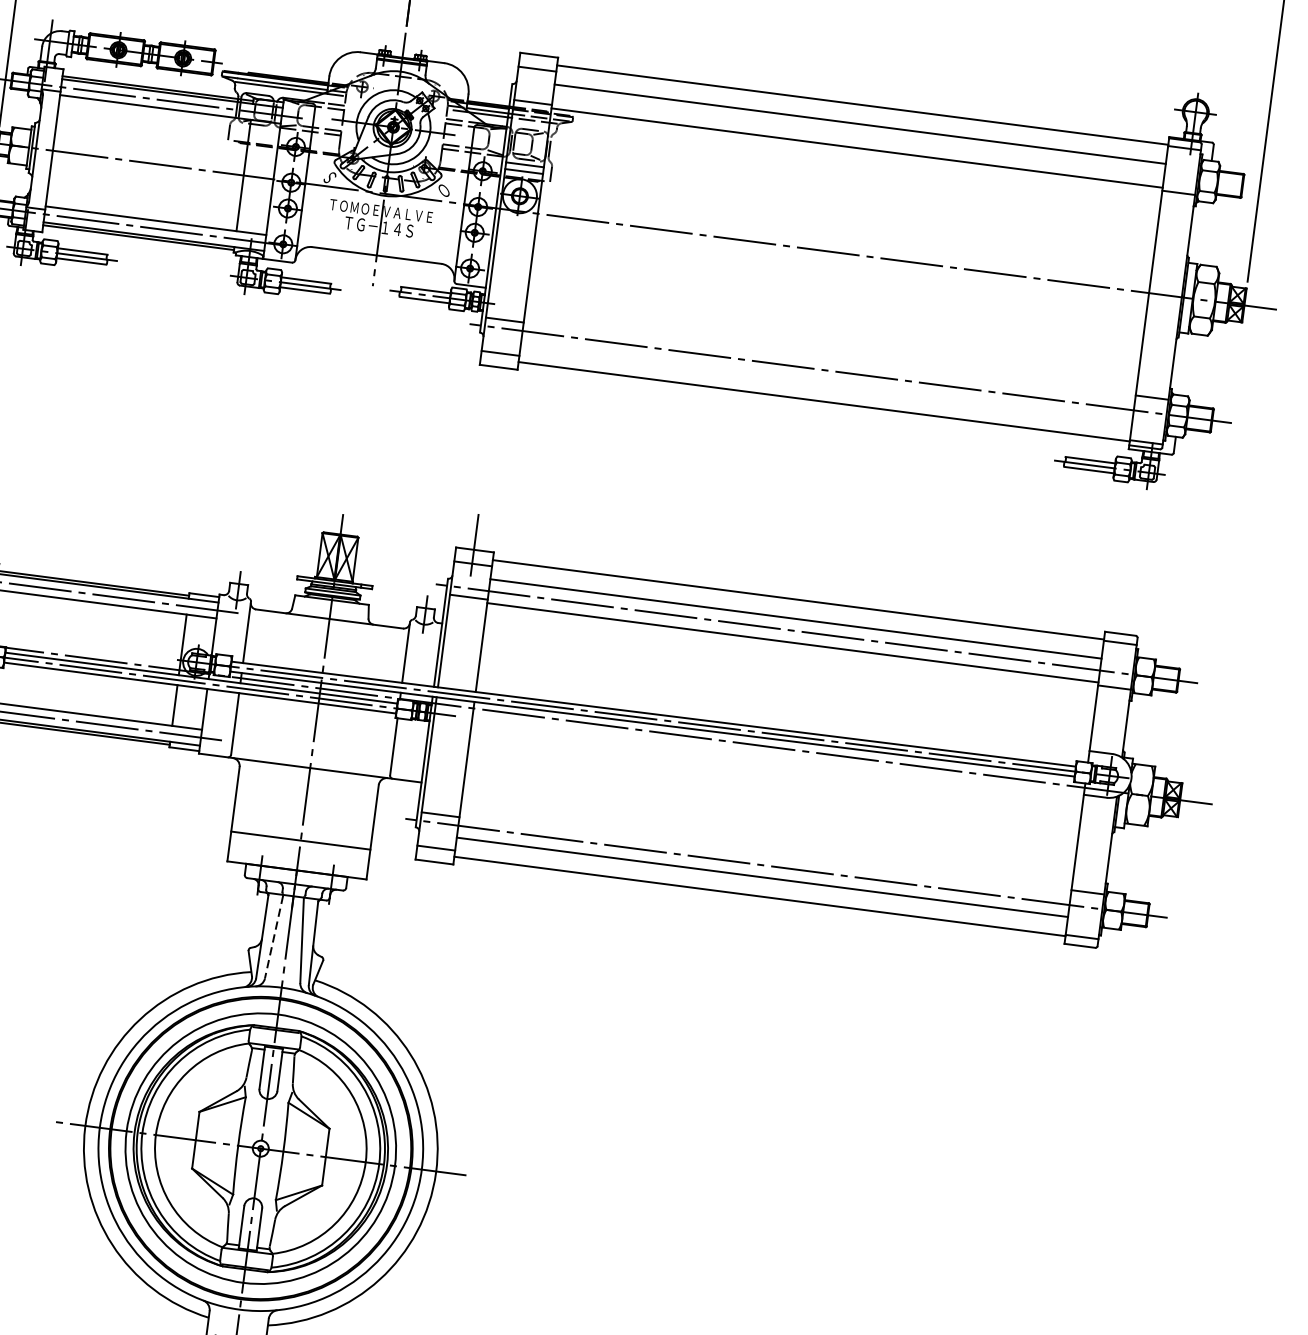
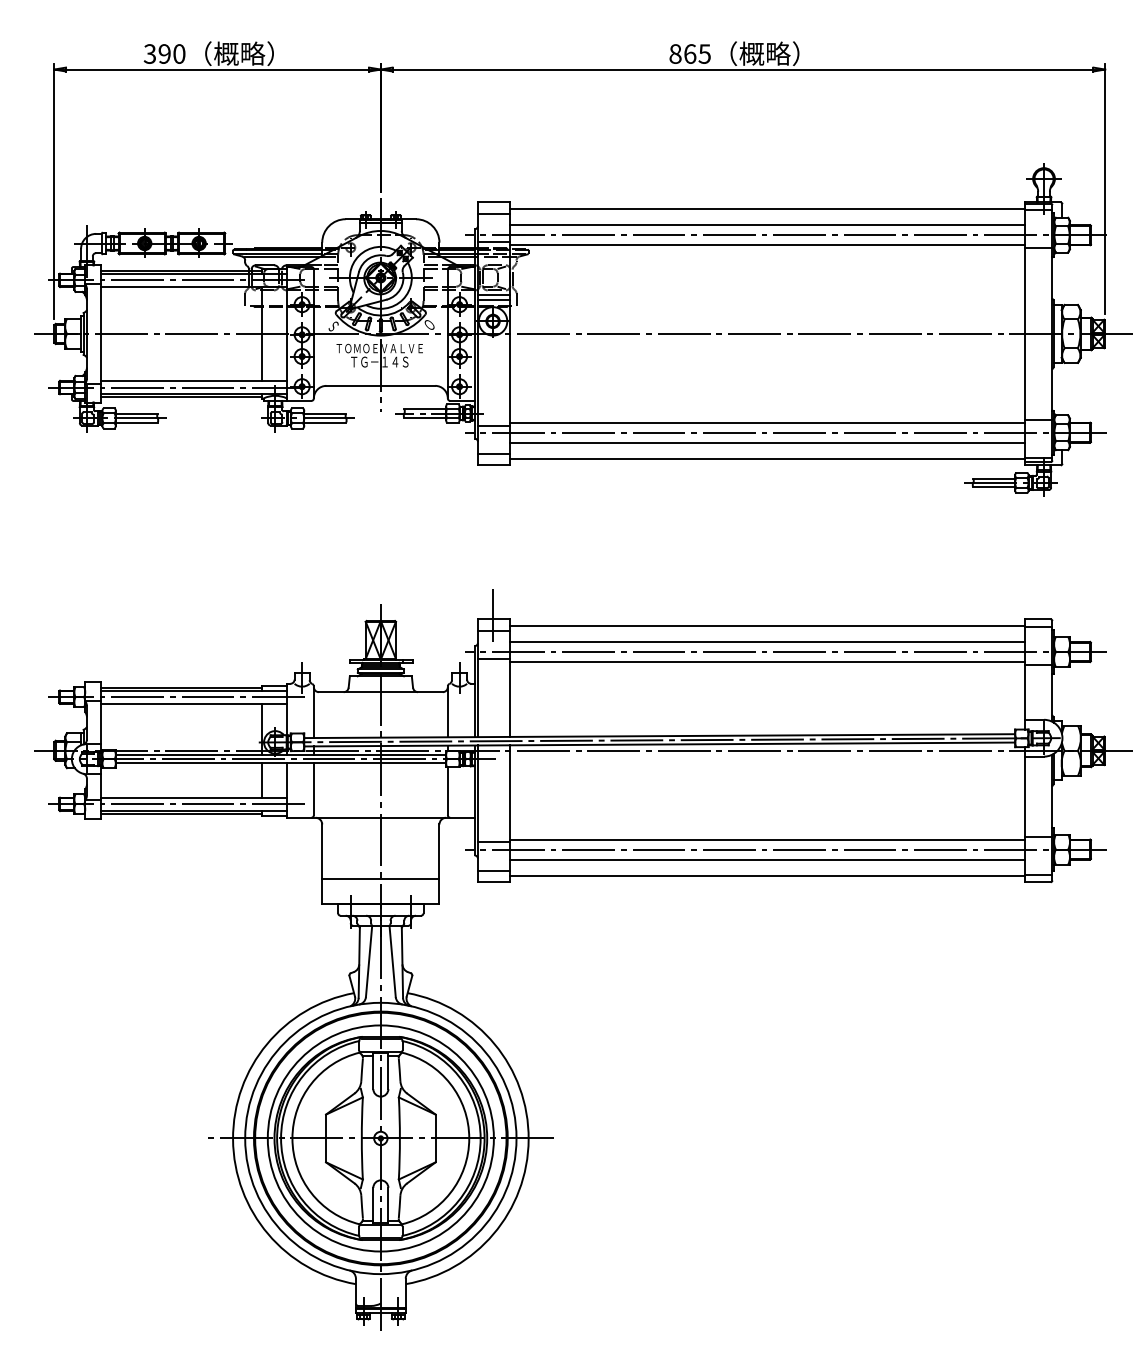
line: (881, 139) -> (786, 235), added
line: (828, 358) -> (766, 422), added
line: (825, 382) -> (766, 442), added
line: (764, 853) -> (766, 839), added
line: (274, 938) -> (369, 962), dashed -> solid

